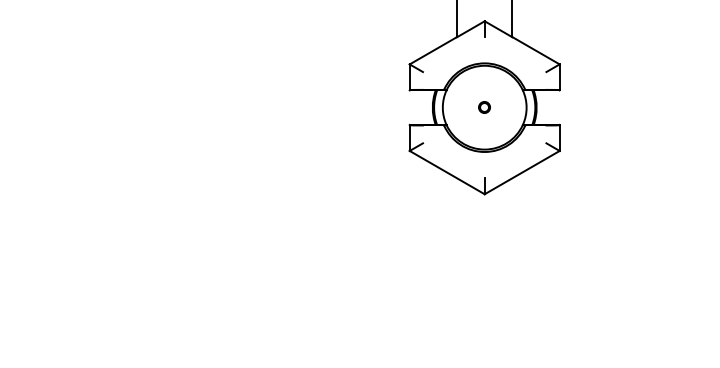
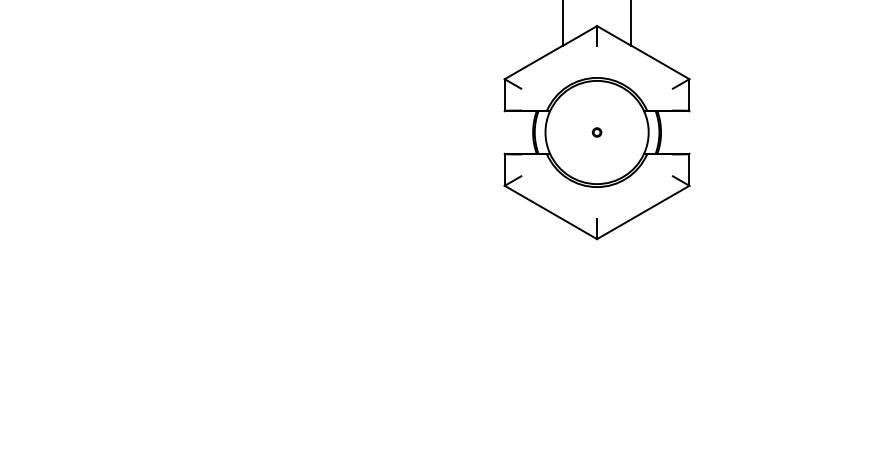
part: (484, 107) -> (596, 132), size x0.62

